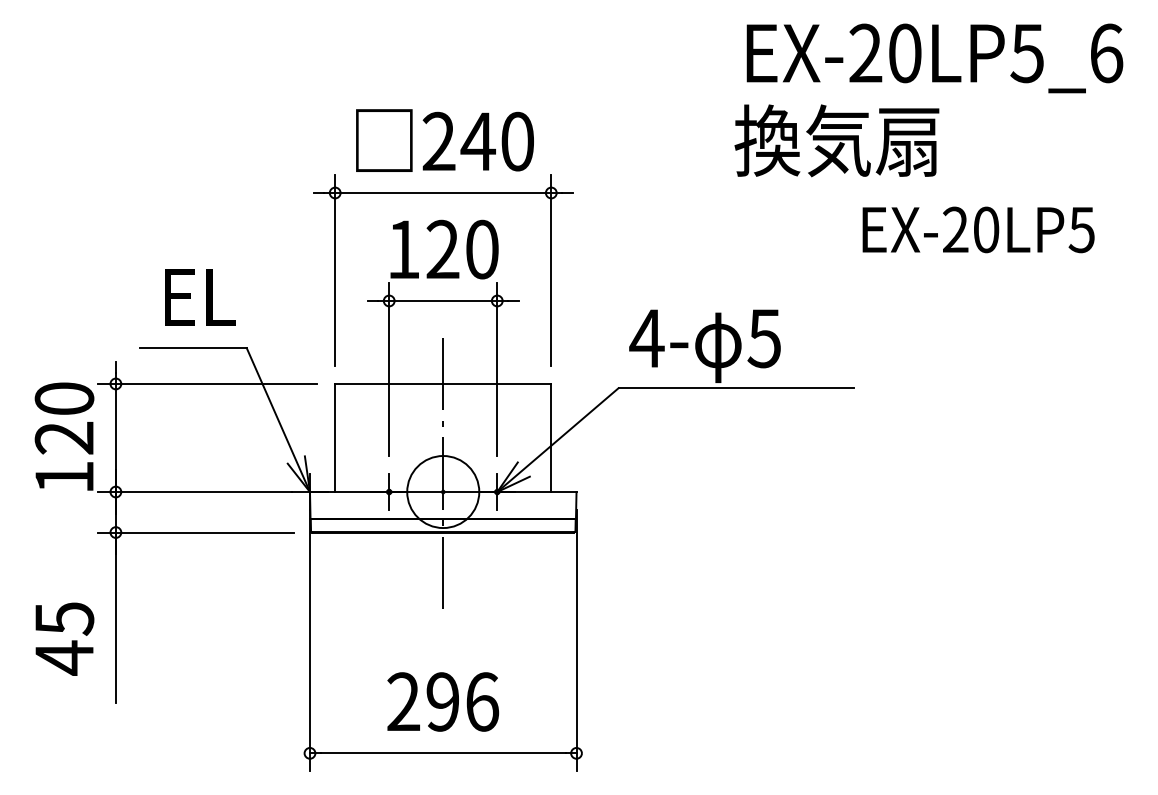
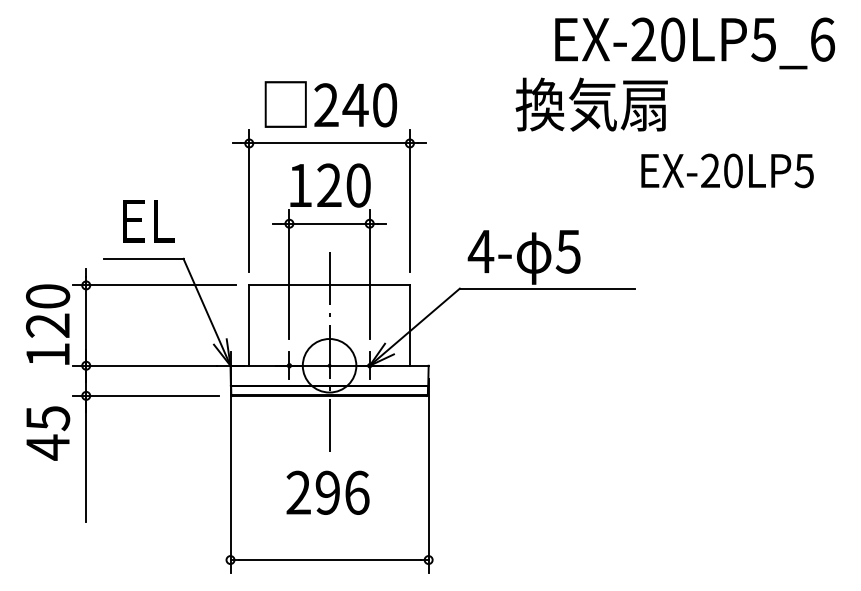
text: (836, 140) -> (591, 104), moved
text: (64, 638) -> (48, 433), moved
text: (443, 701) -> (328, 492), moved

